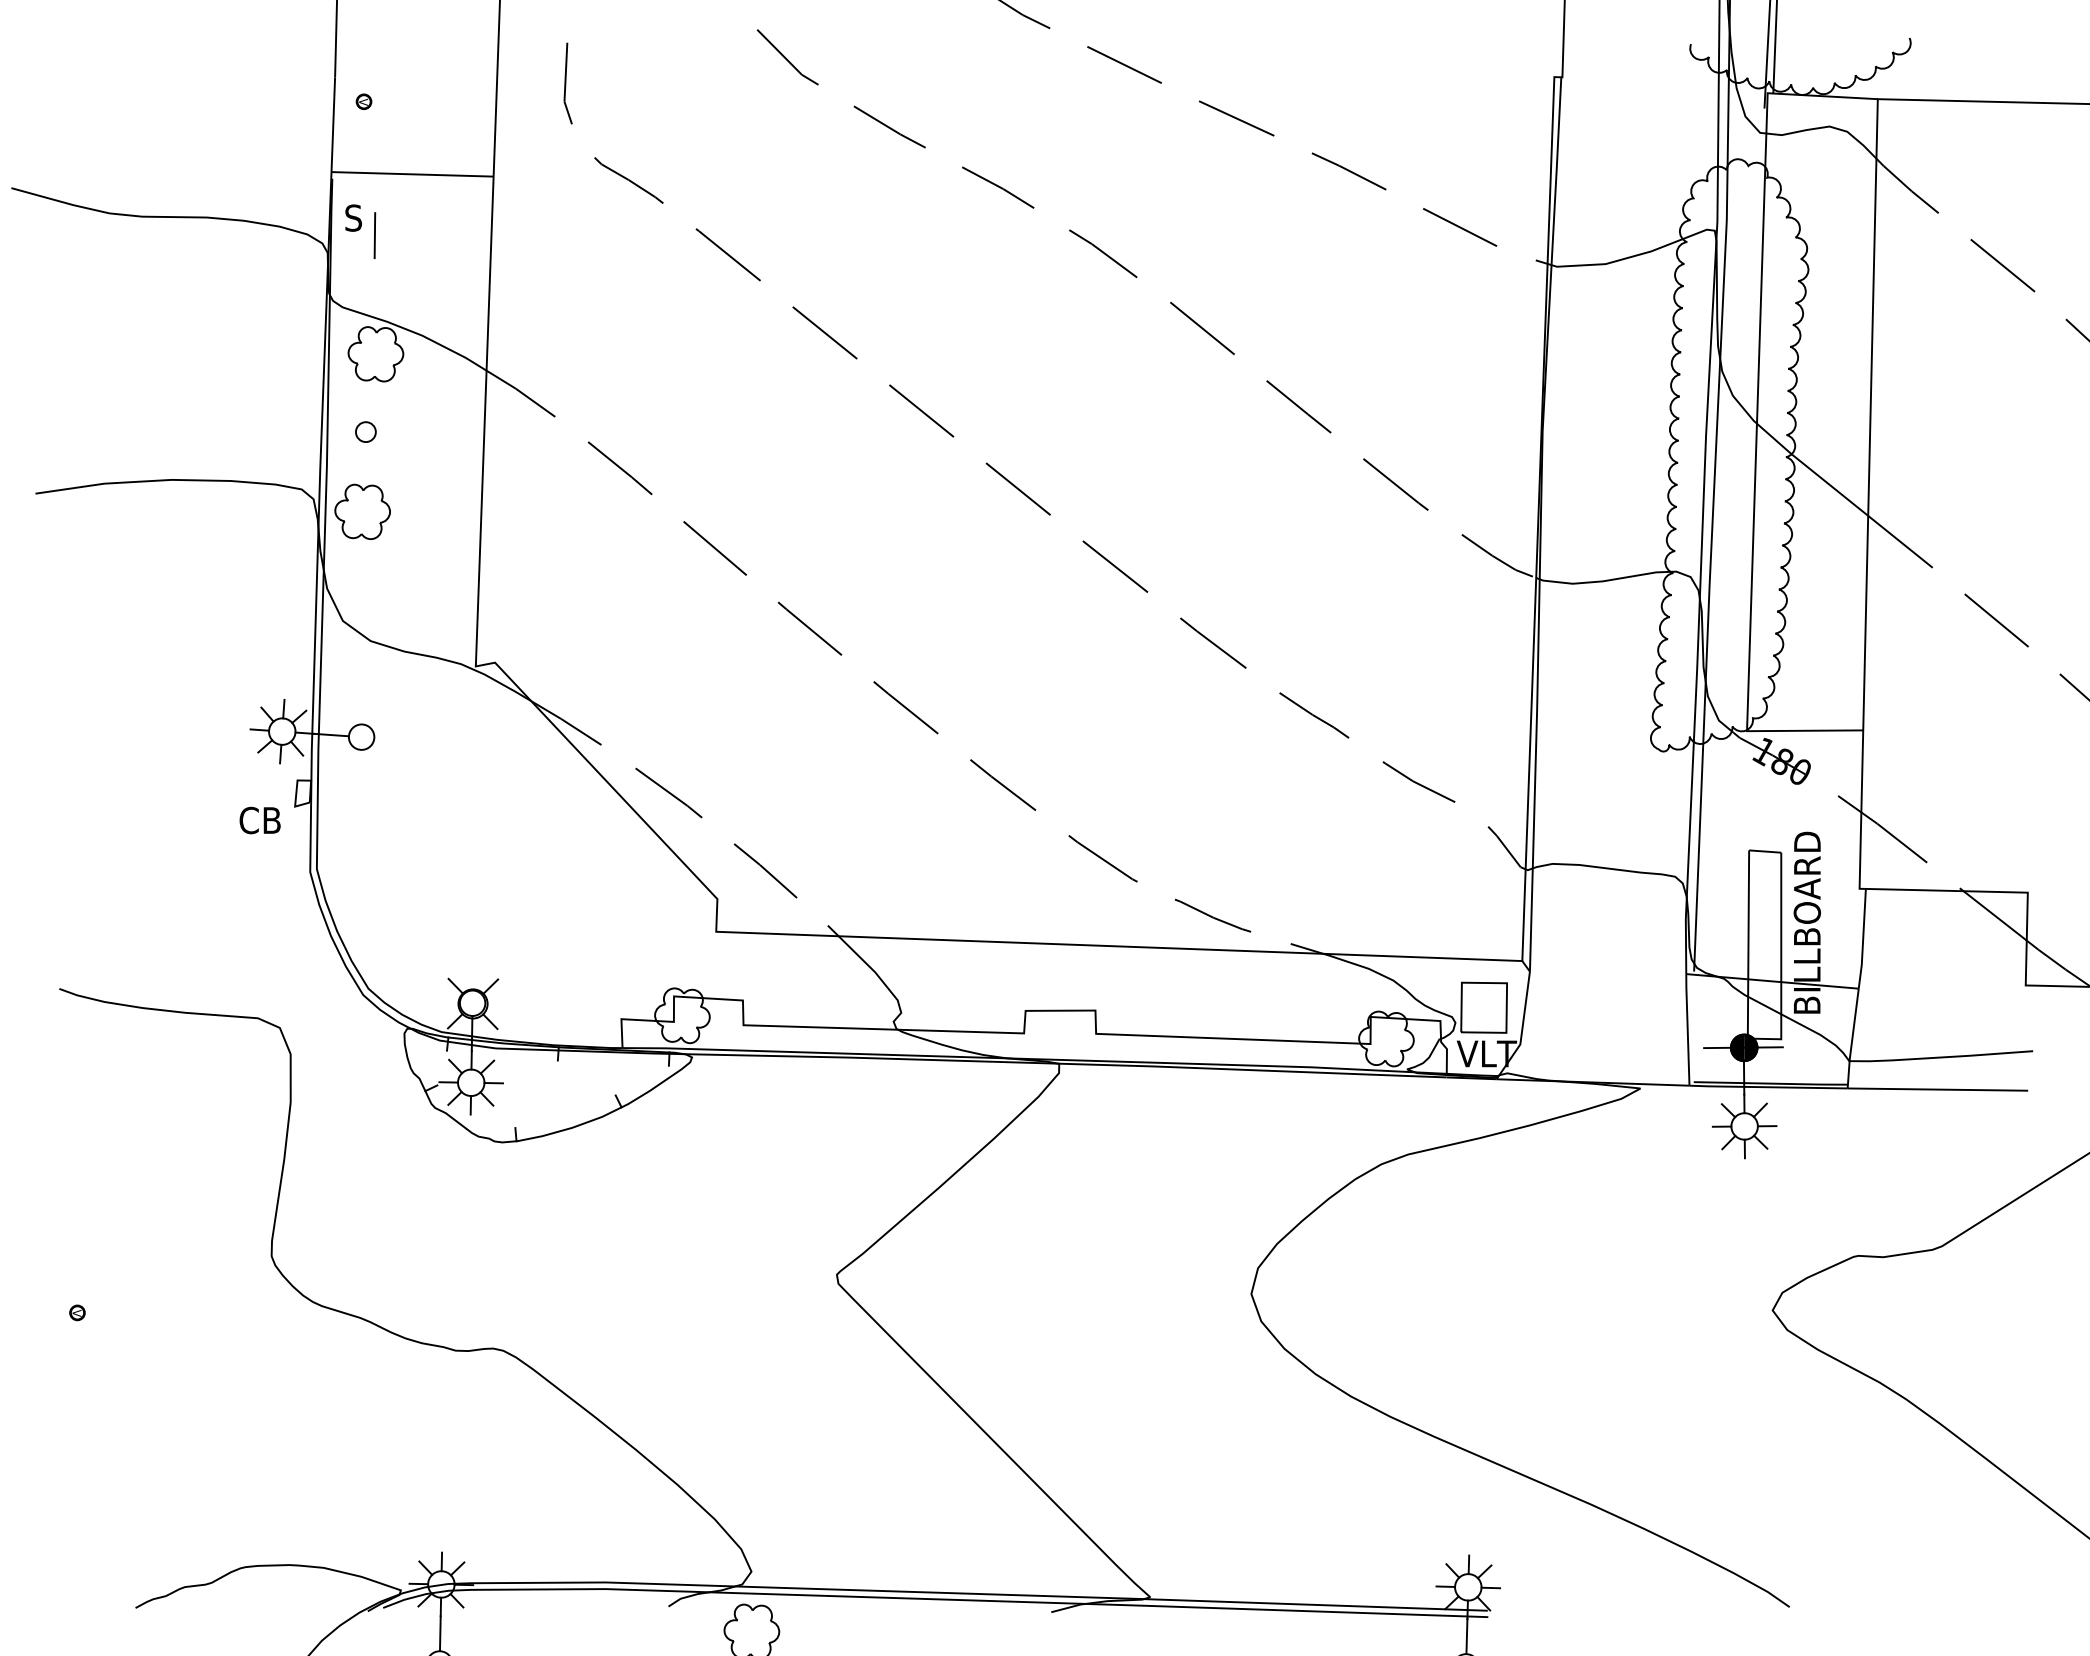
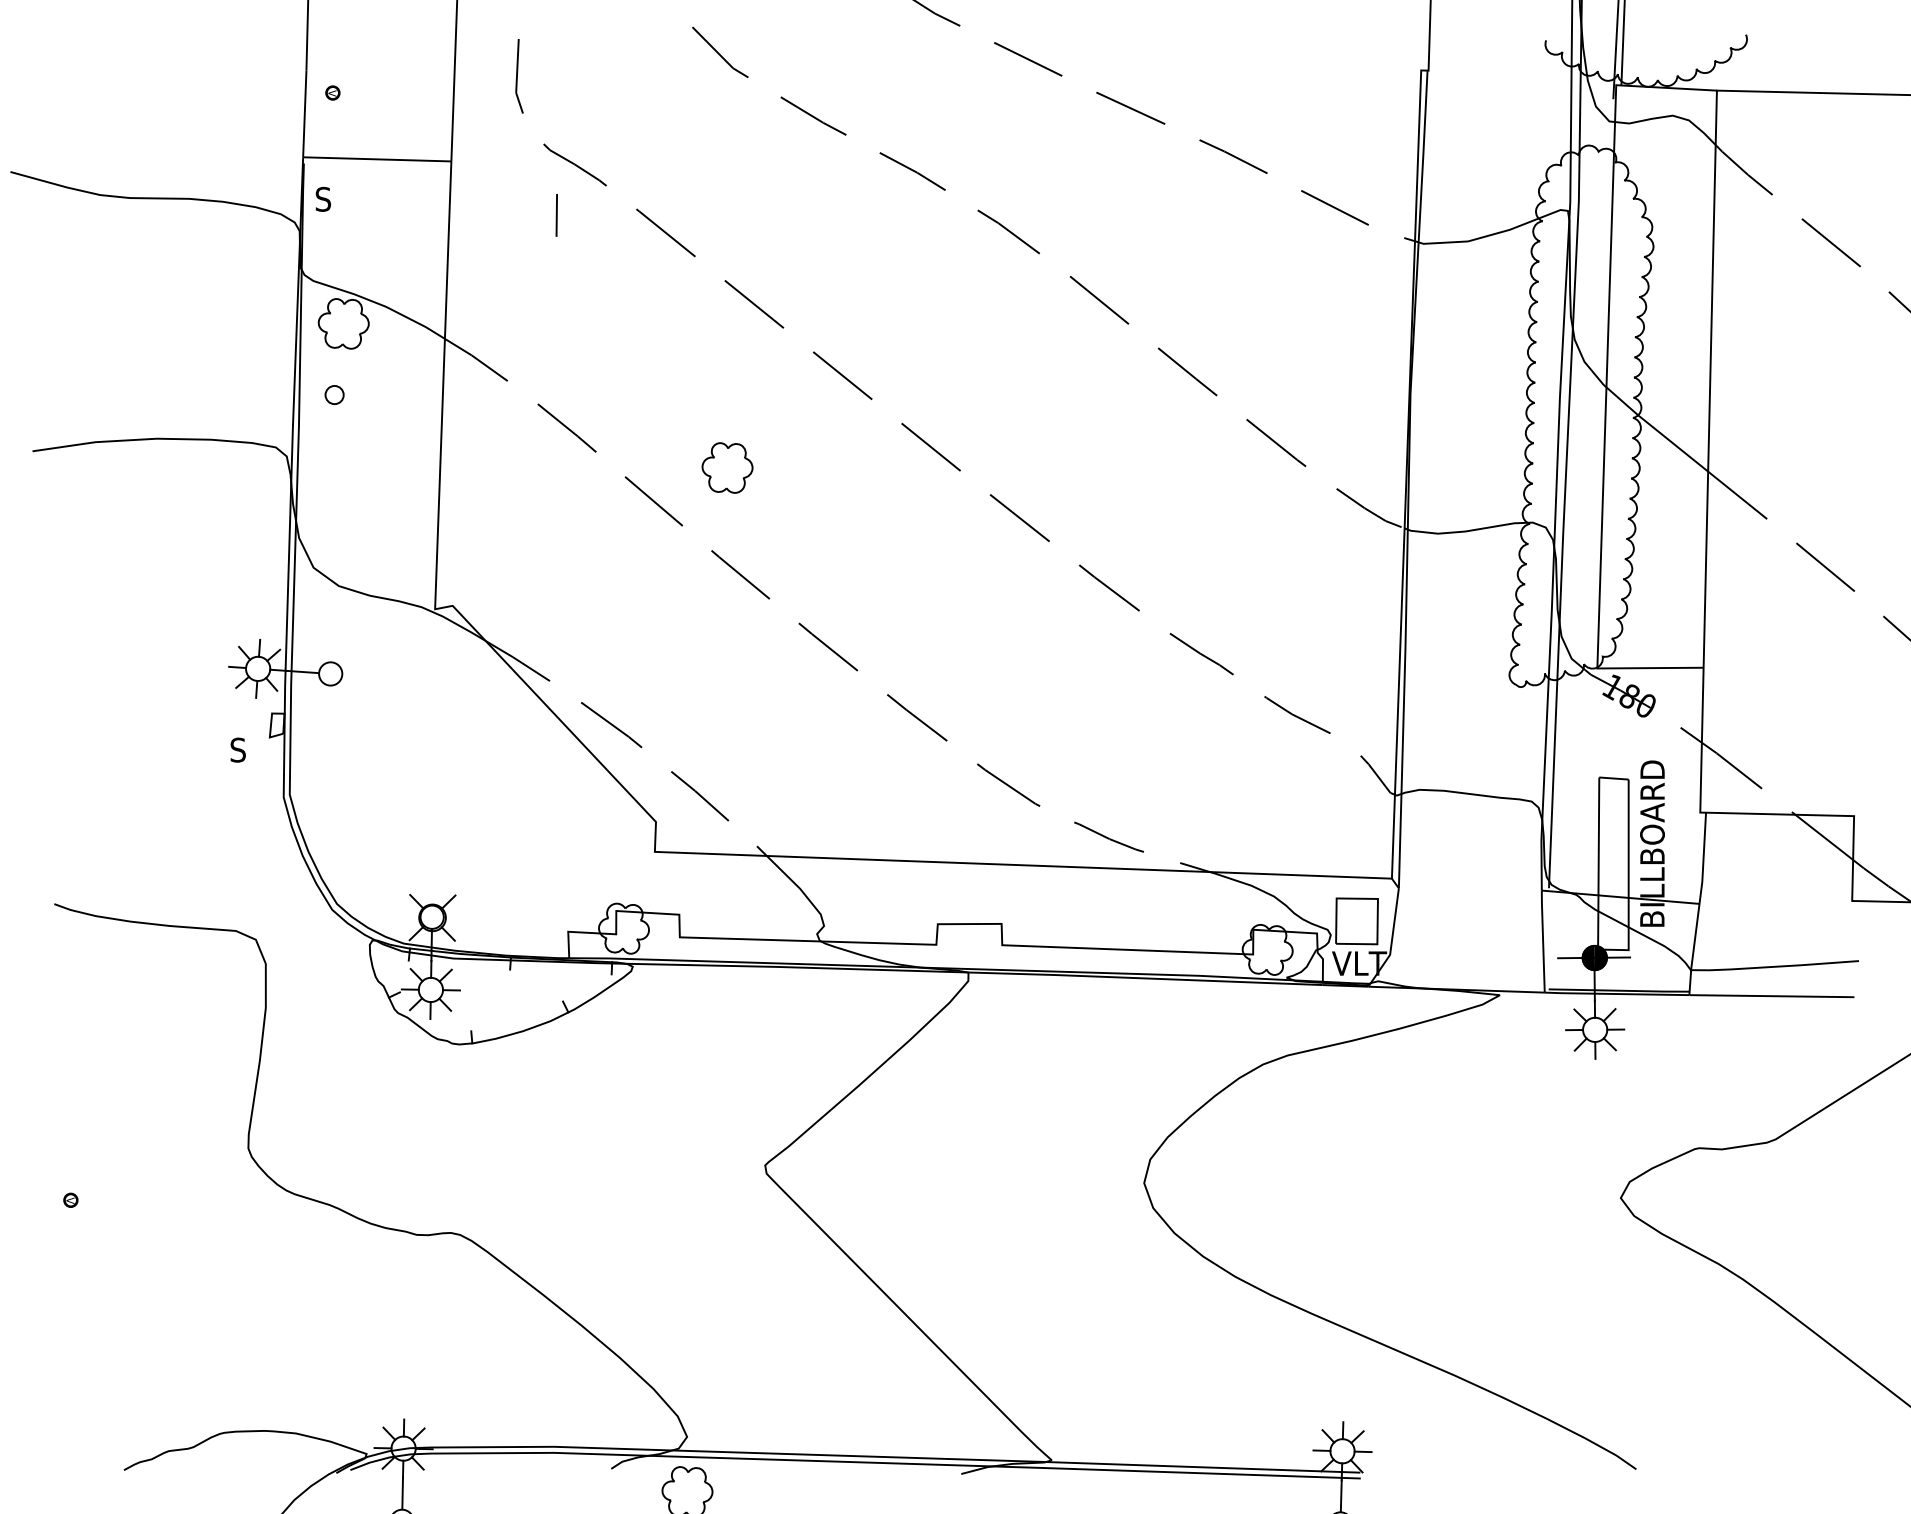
line: (374, 235) -> (556, 215), moved
part: (362, 511) -> (727, 467), moved
text: (259, 820) -> (237, 750), CB -> S

